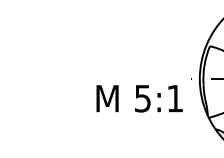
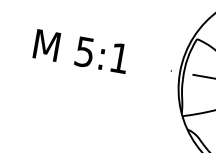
text: (139, 98) -> (81, 51), moved

